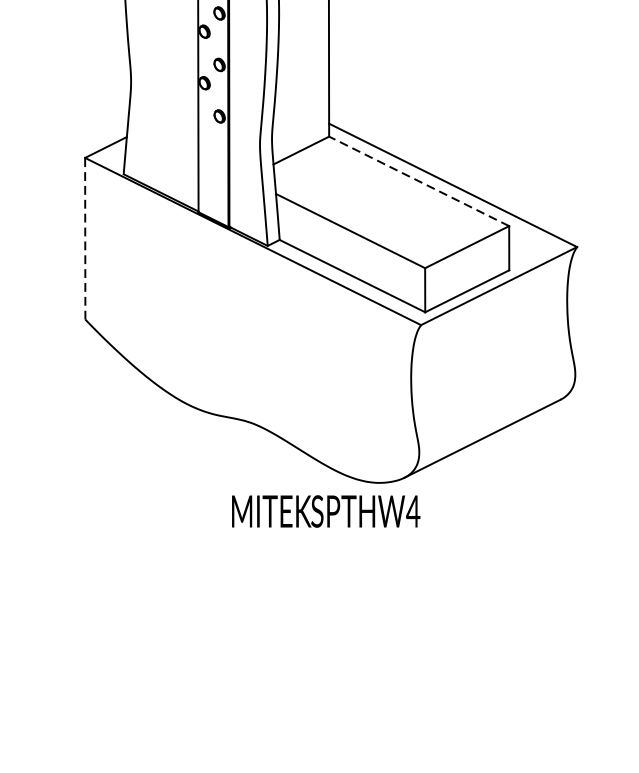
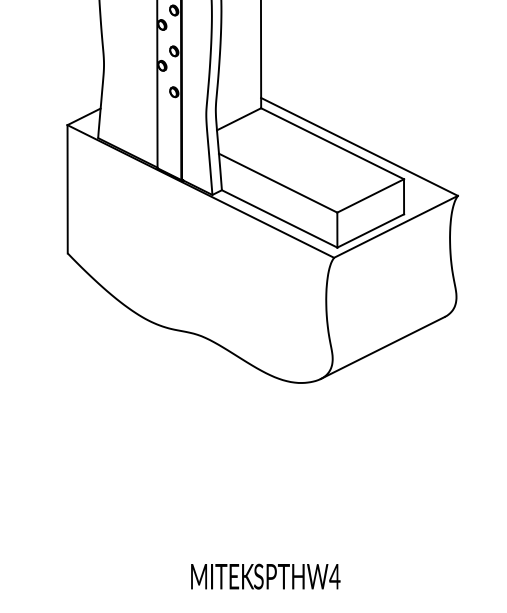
line: (419, 181) -> (332, 143), dashed -> solid
line: (85, 237) -> (67, 188), dashed -> solid
text: (325, 511) -> (265, 576), moved

